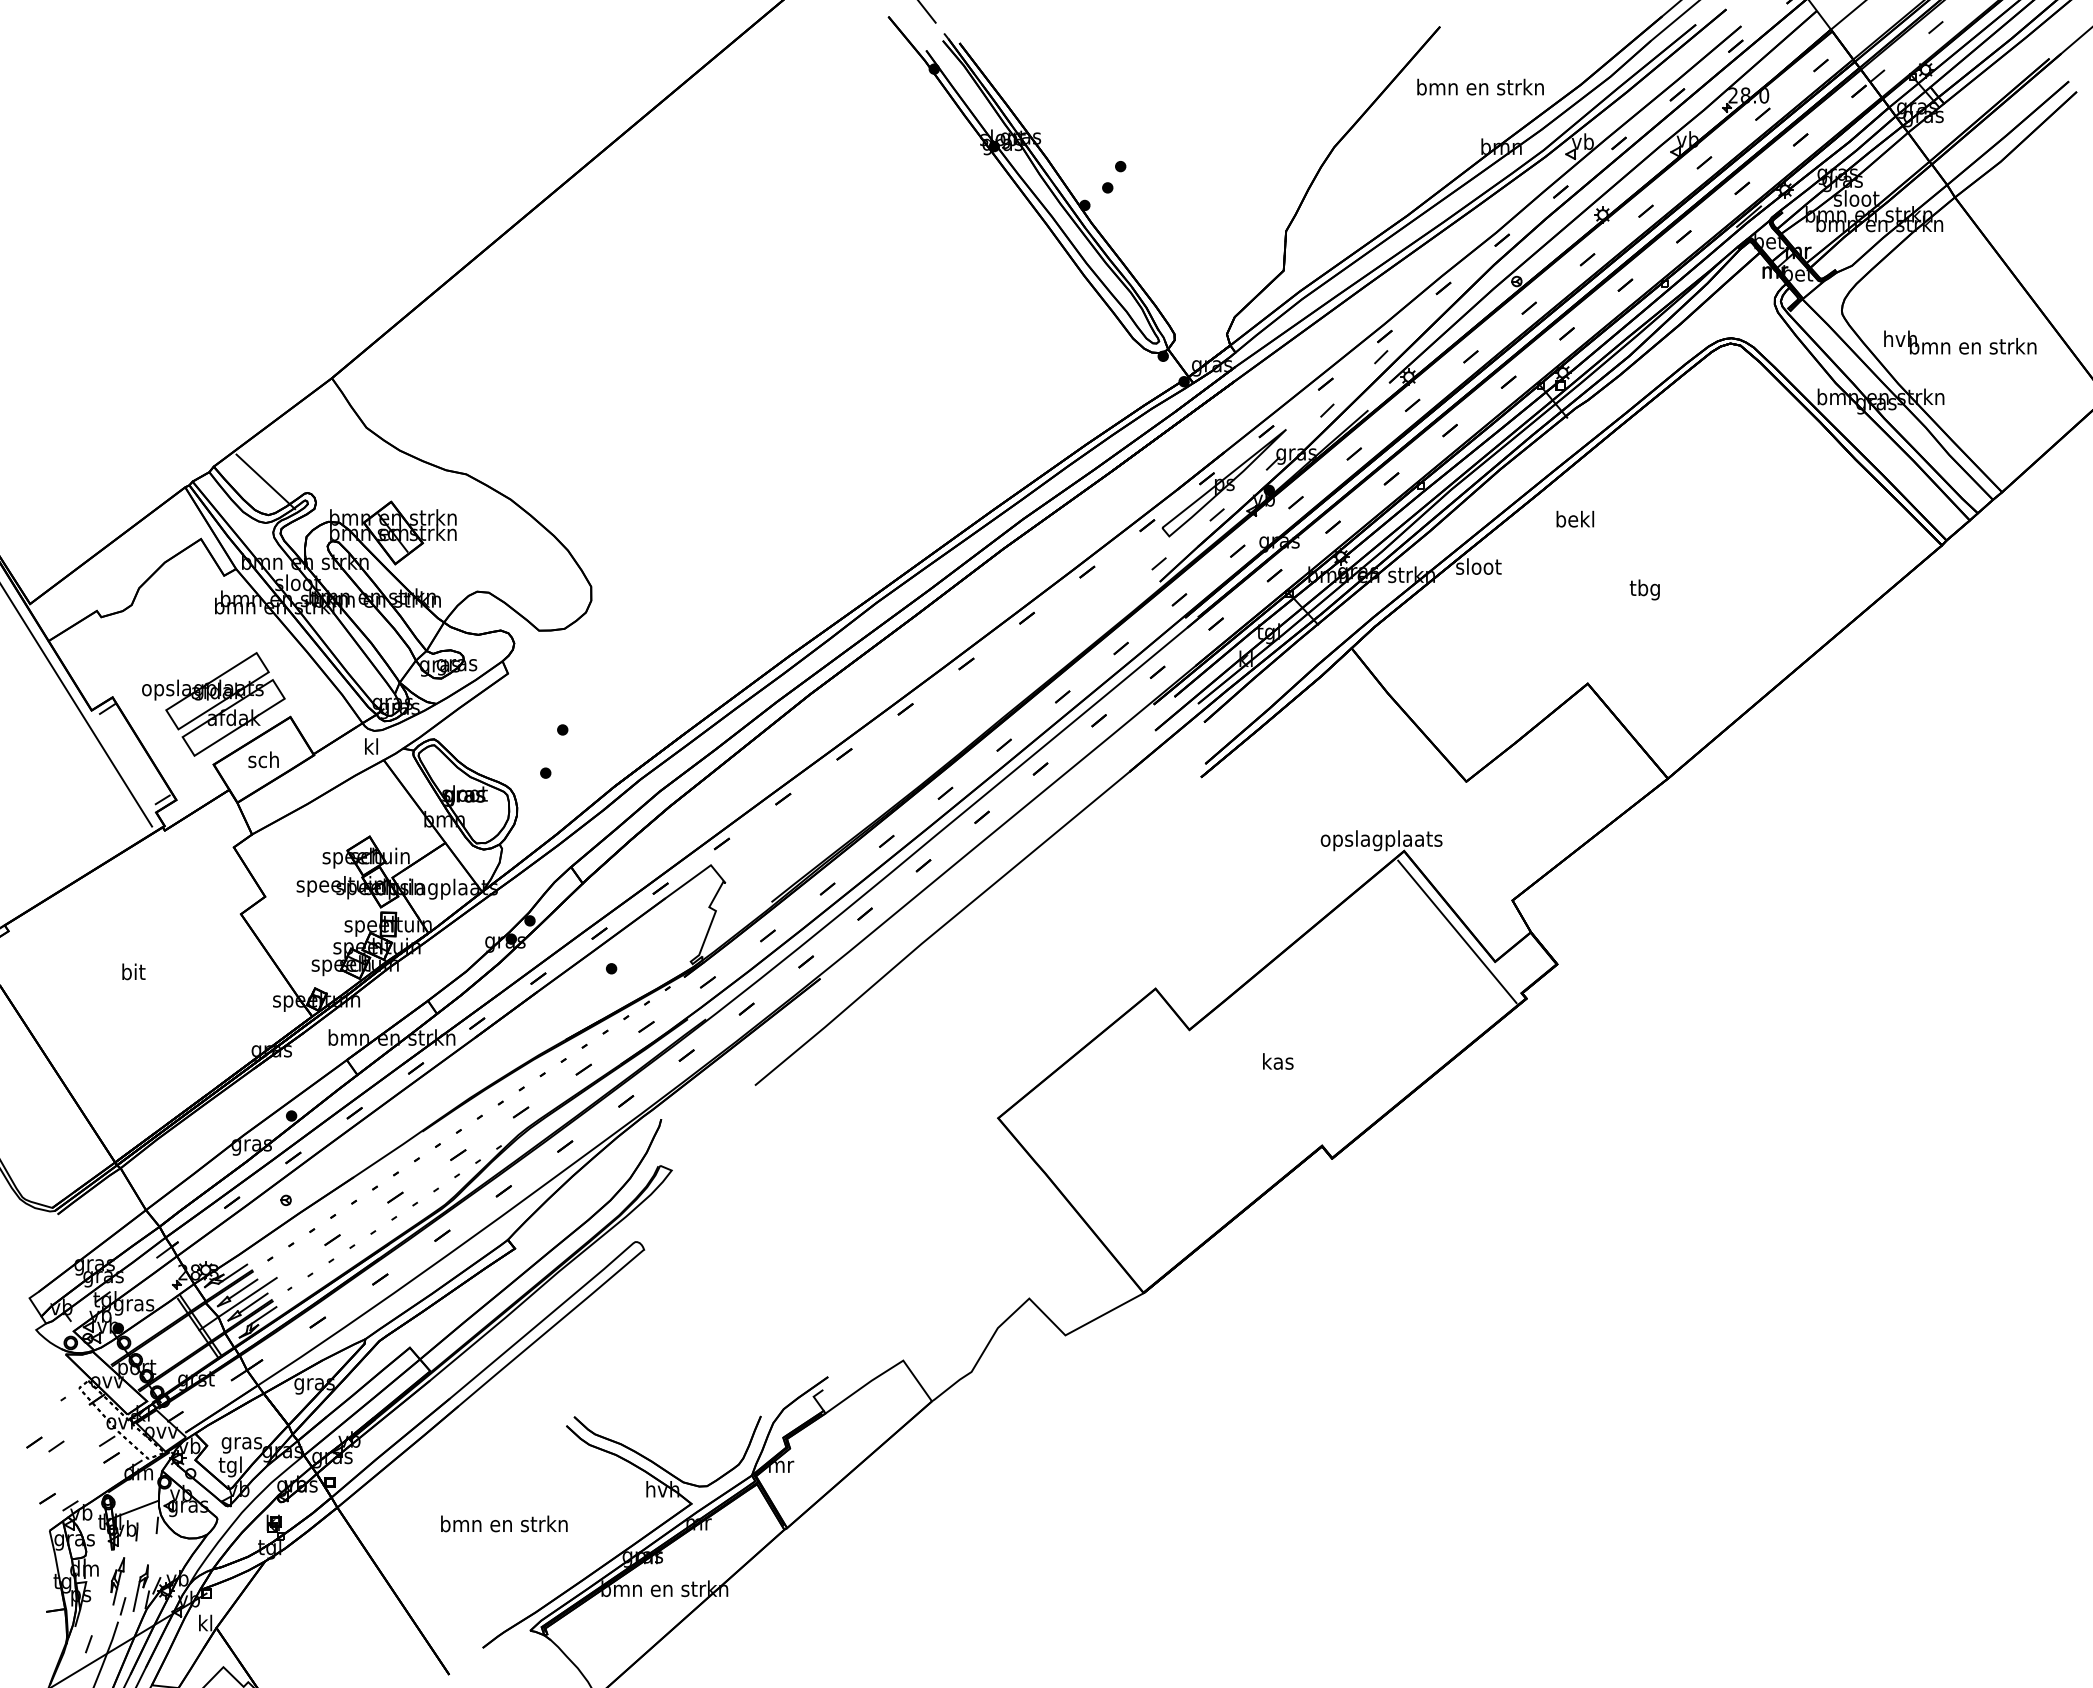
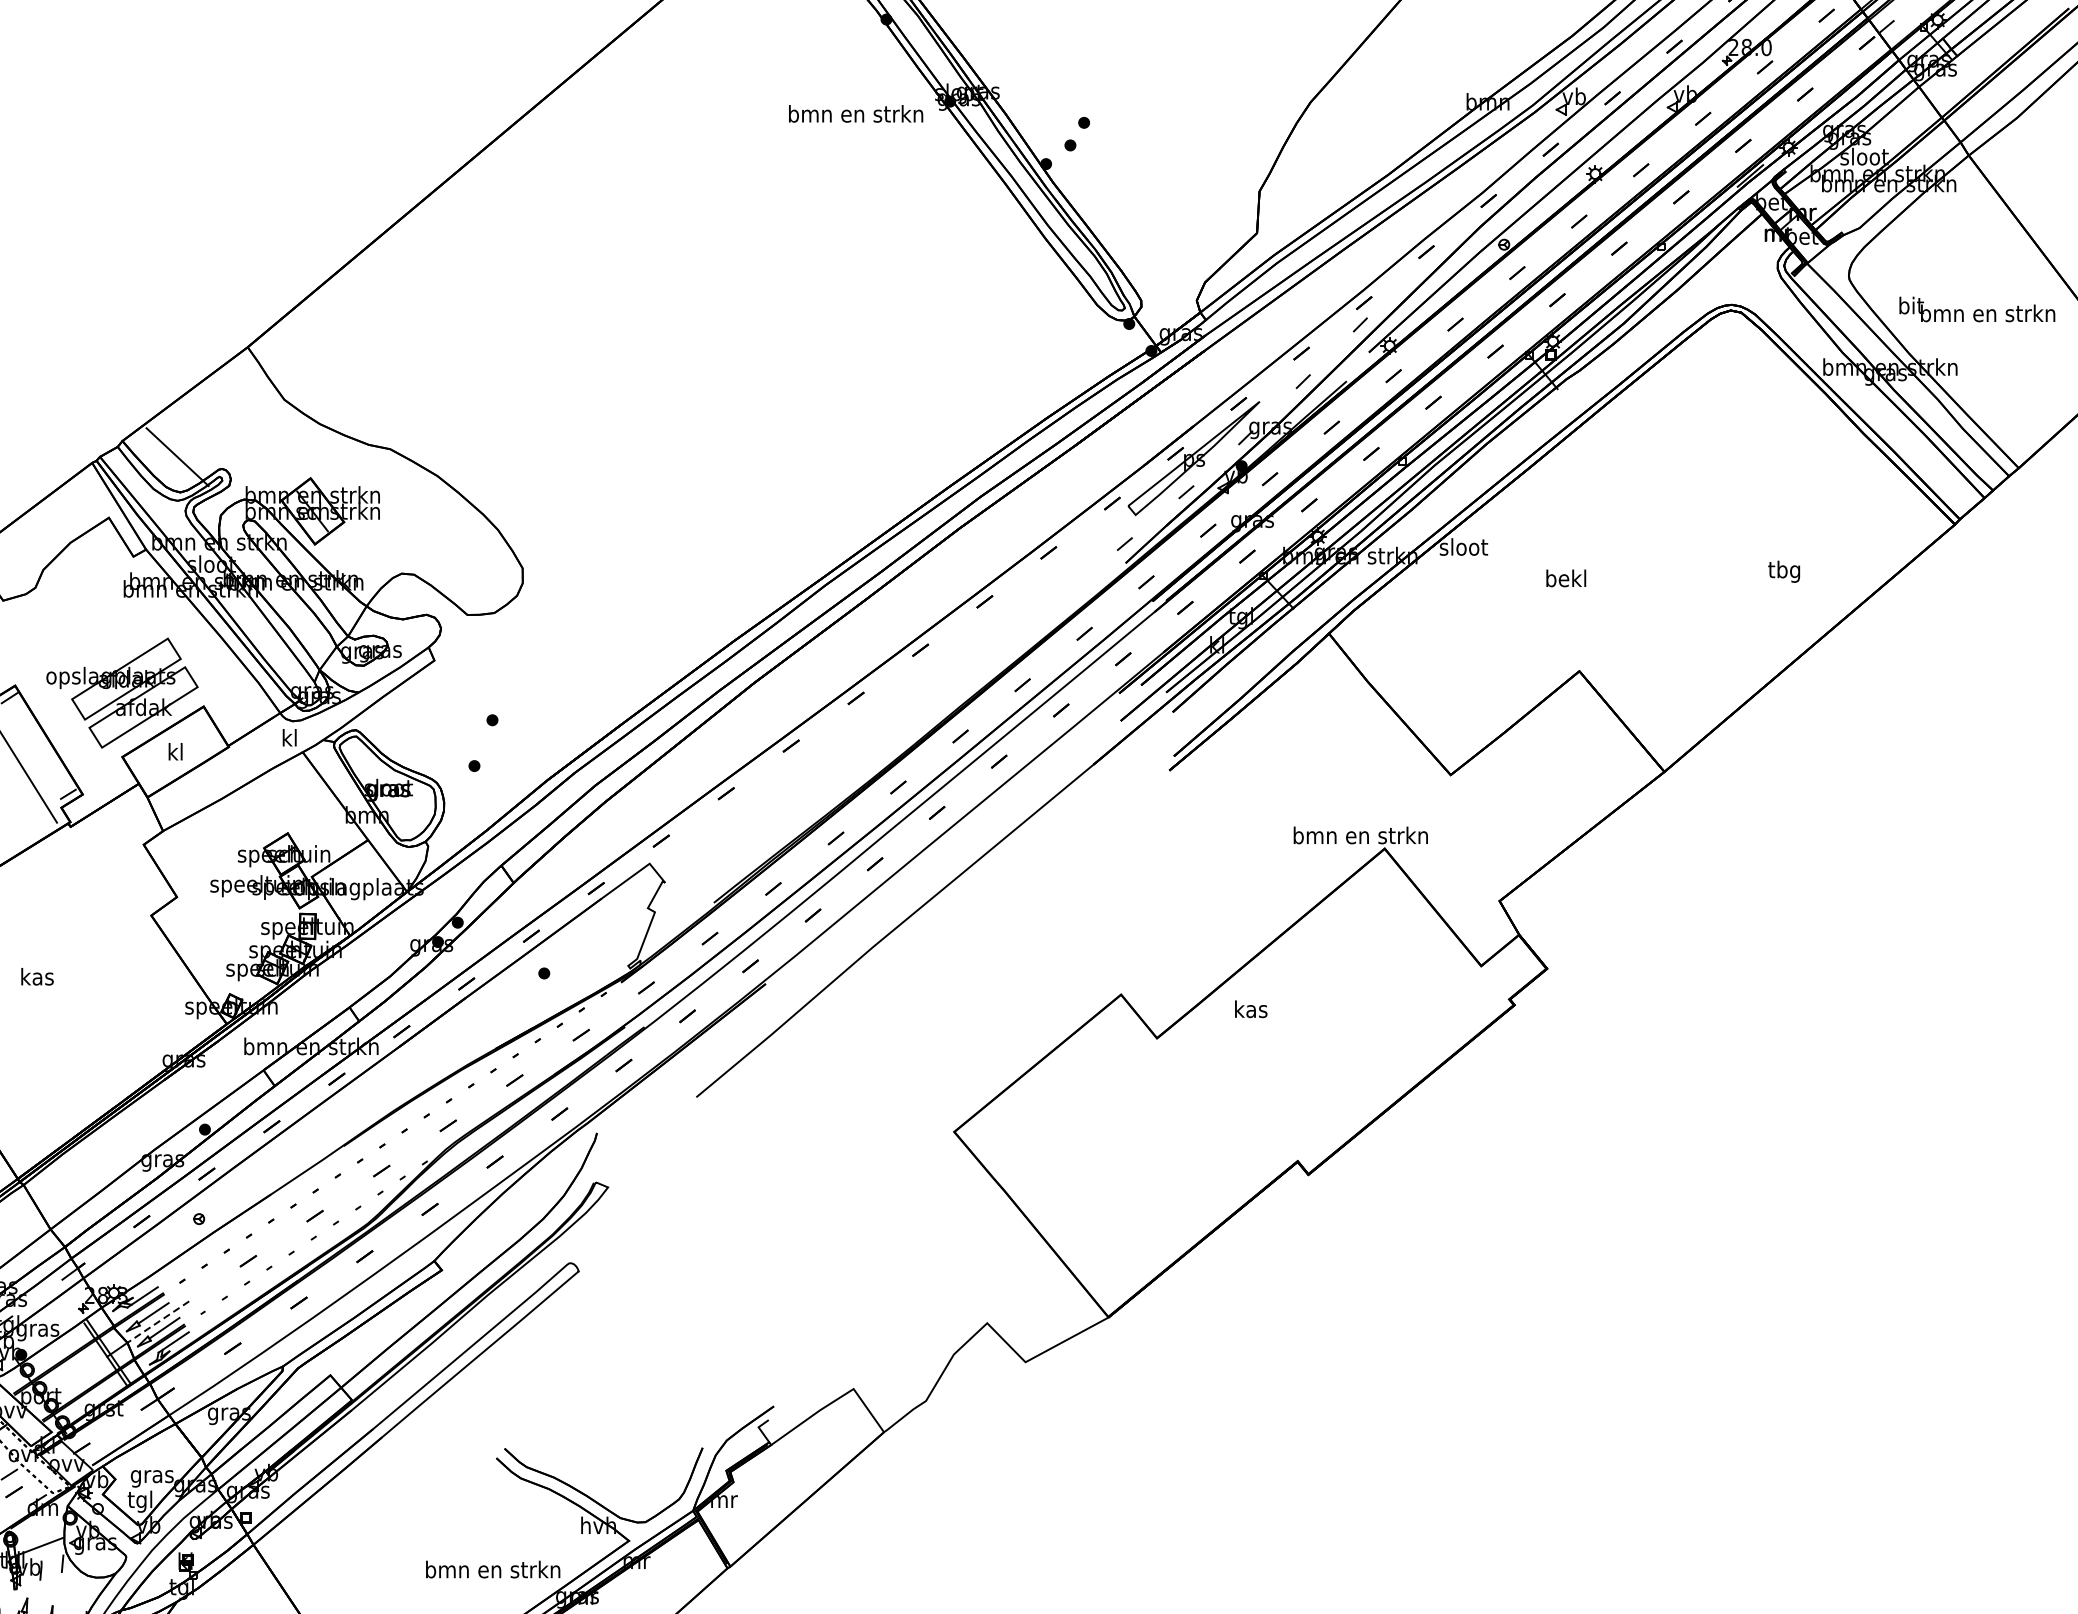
text: (1480, 86) -> (855, 113), moved
text: (1900, 338) -> (1911, 305), hvh -> bit
text: (1575, 518) -> (1566, 577), moved
text: (1644, 589) -> (1783, 571), moved
text: (263, 759) -> (175, 751), sch -> kl
text: (1381, 840) -> (1360, 837), opslagplaats -> bmn en strkn
line: (1457, 931) -> (1441, 933), removed
text: (133, 971) -> (37, 976), bit -> kas
text: (1278, 1061) -> (1251, 1009), moved
line: (247, 1297) -> (158, 1322), solid -> dashed
text: (504, 1523) -> (493, 1569), moved

